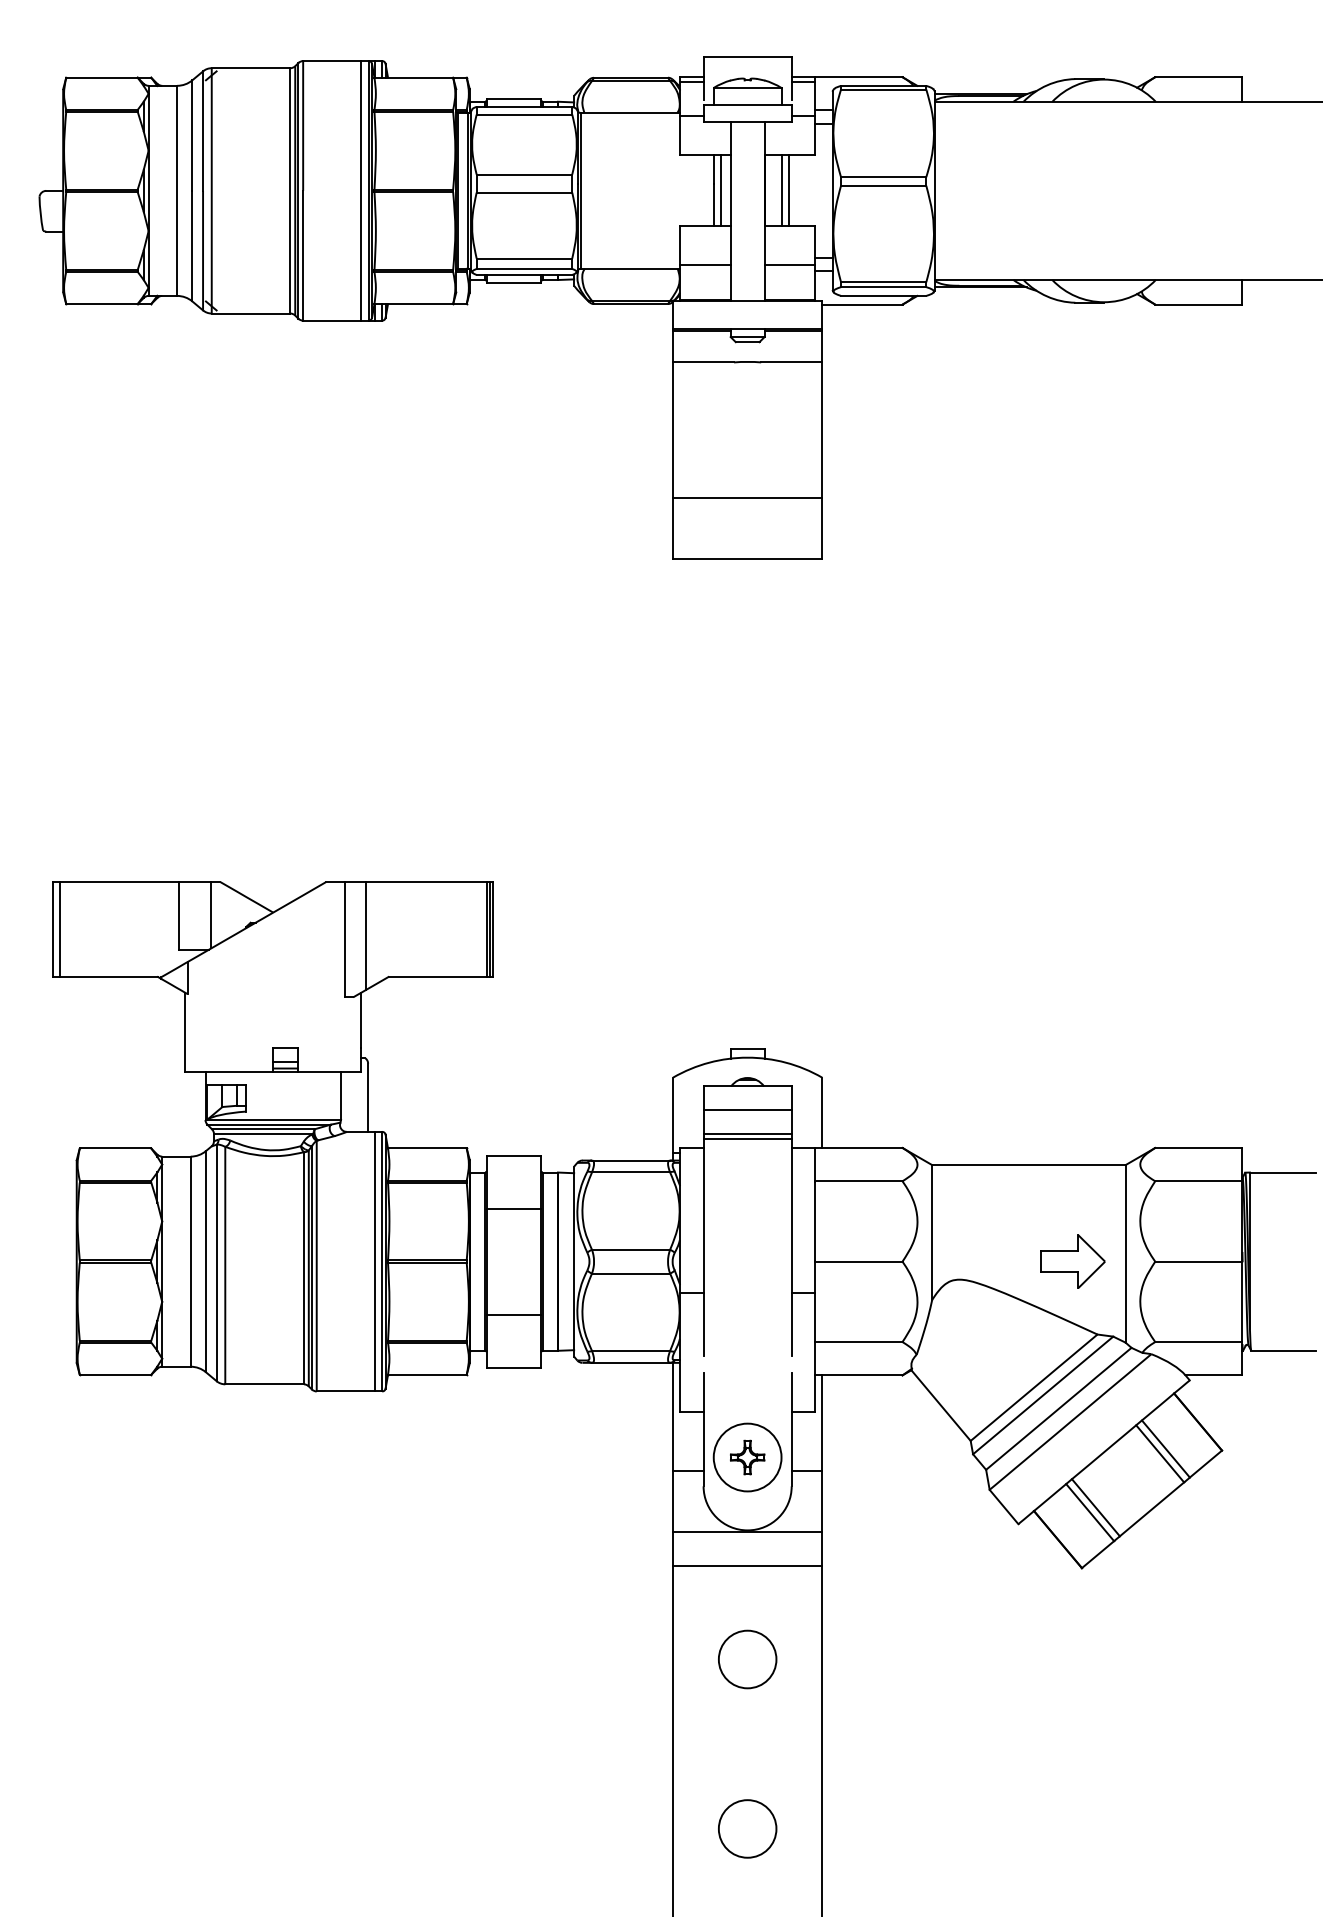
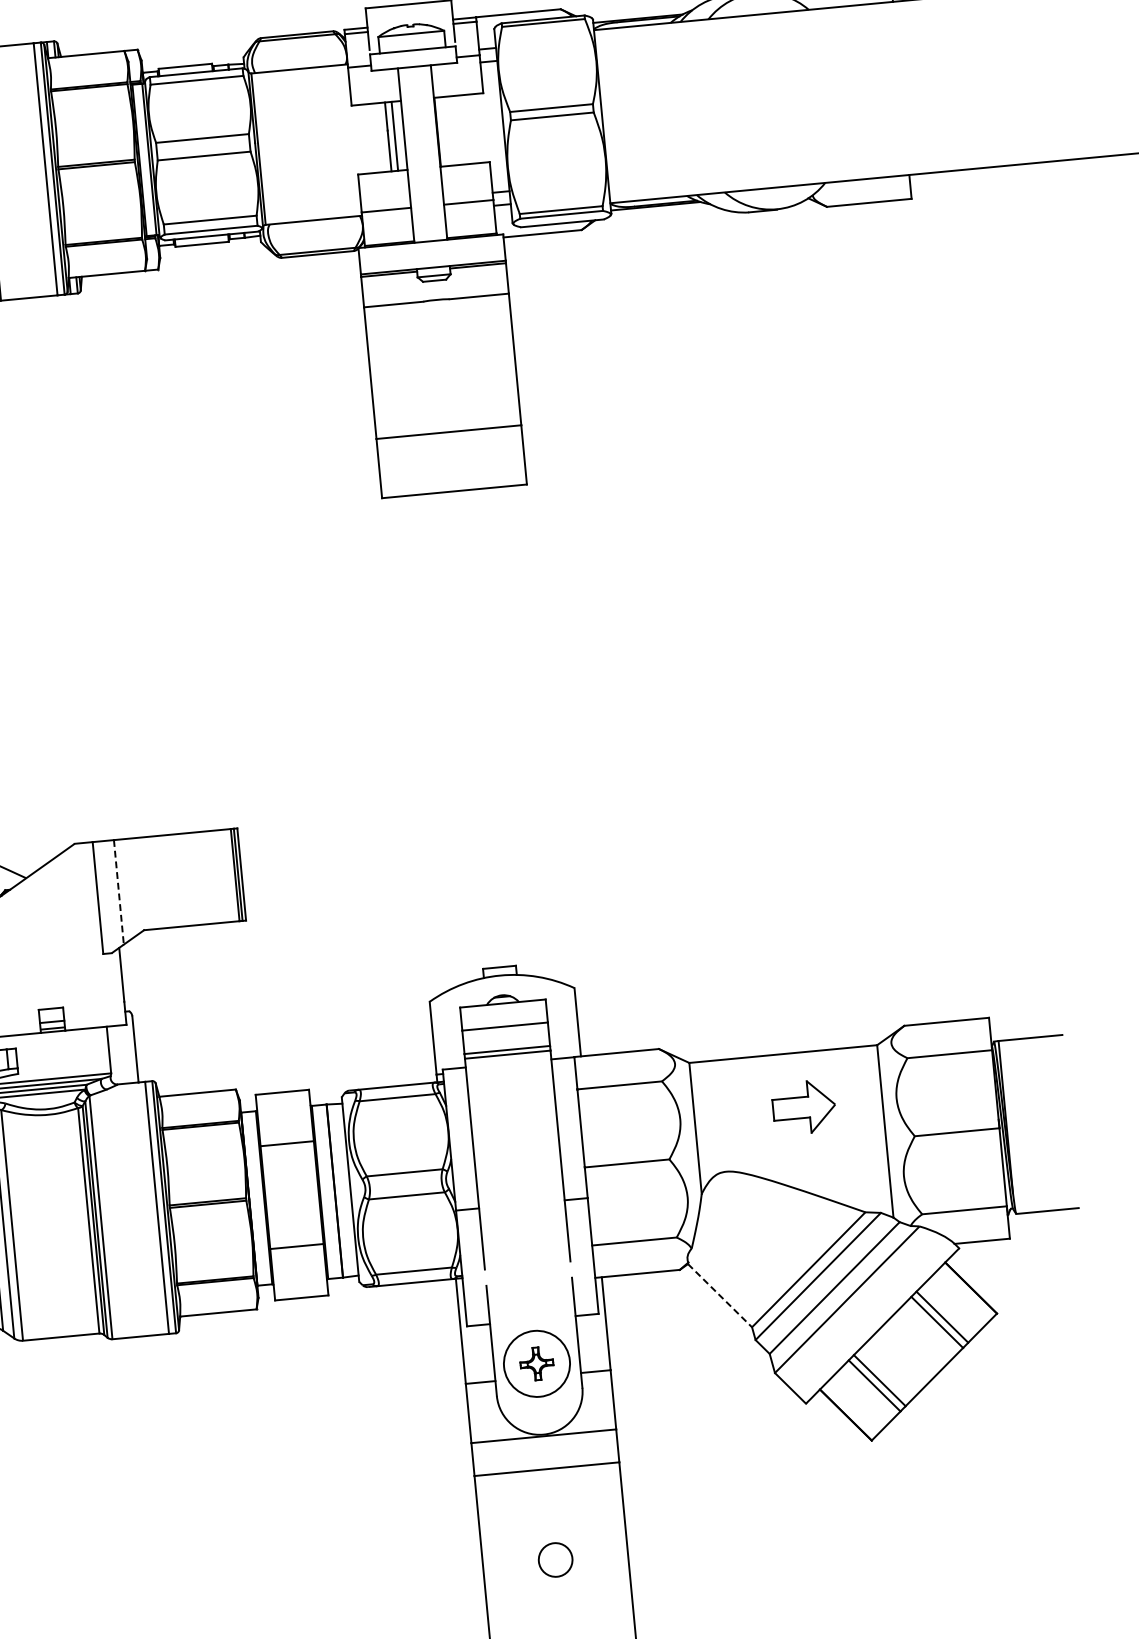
line: (782, 190) -> (454, 130), removed
line: (788, 190) -> (460, 129), removed
line: (366, 935) -> (118, 891), solid -> dashed
part: (1072, 1261) -> (803, 1107), moved
line: (941, 1405) -> (720, 1295), solid -> dashed
circle: (747, 1659) -> (555, 1560), size x0.6

